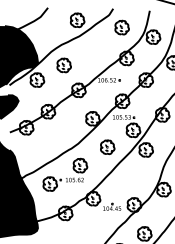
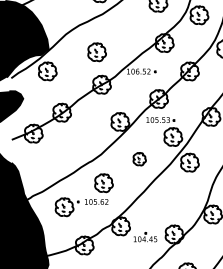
part: (63, 65) -> (96, 52), moved
part: (107, 147) -> (139, 159), size x0.7

